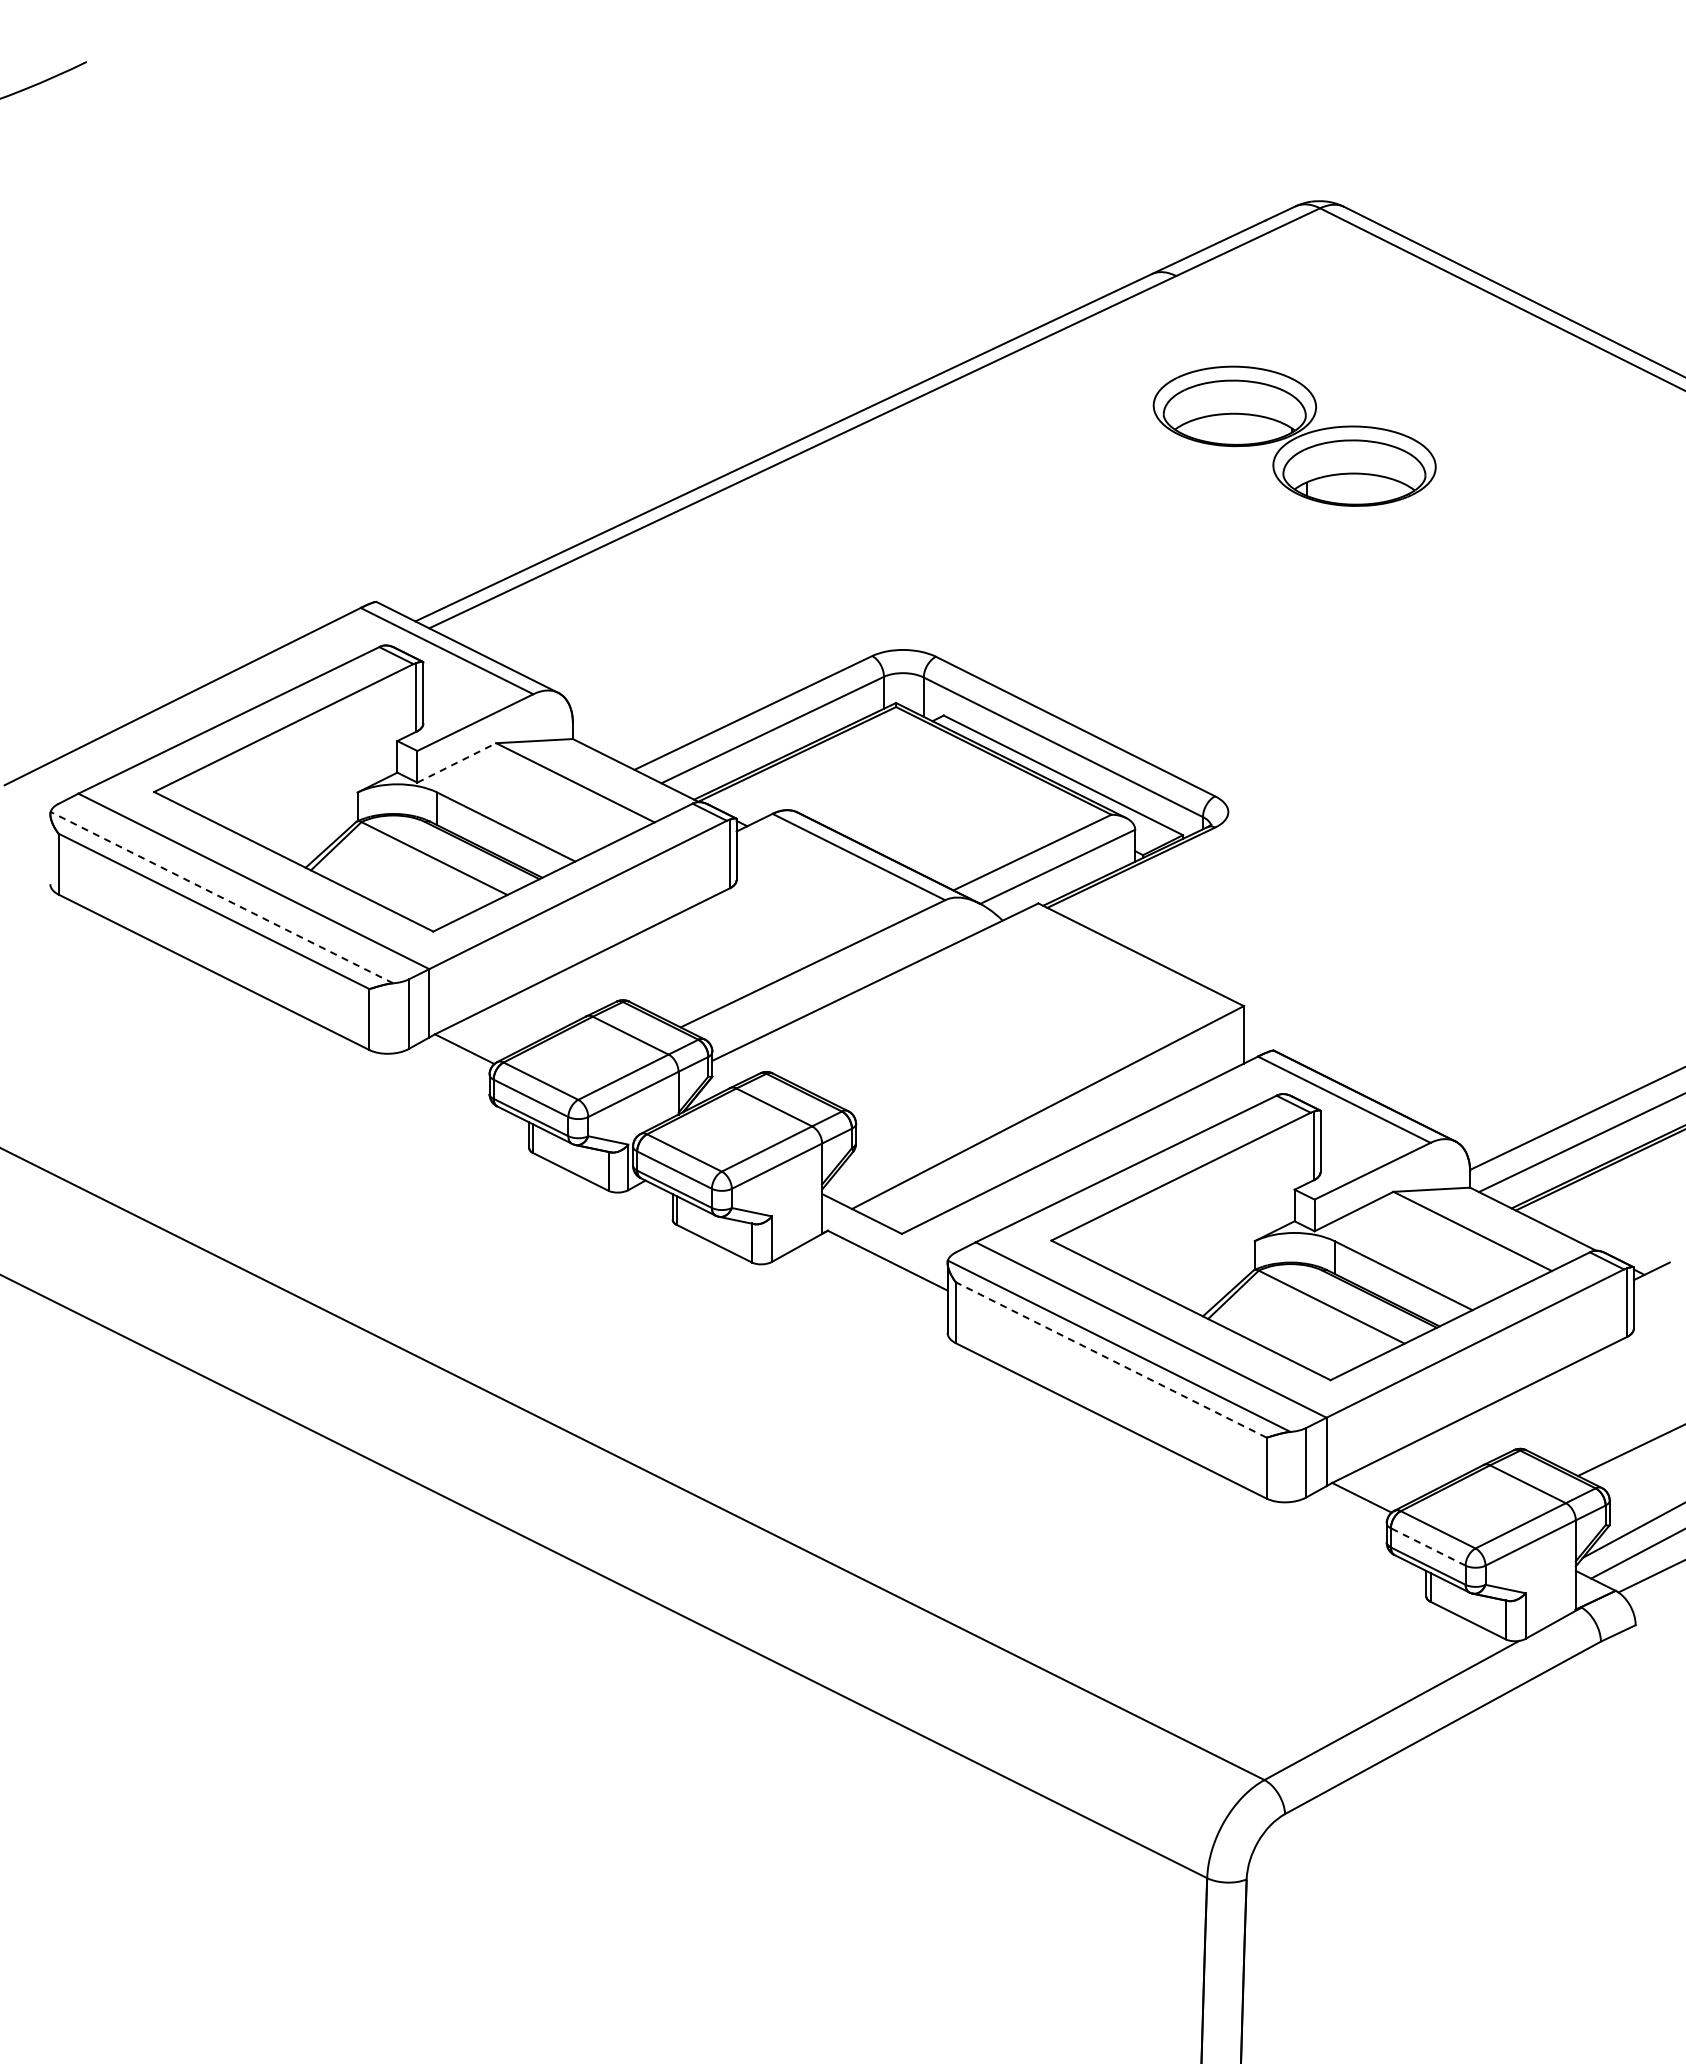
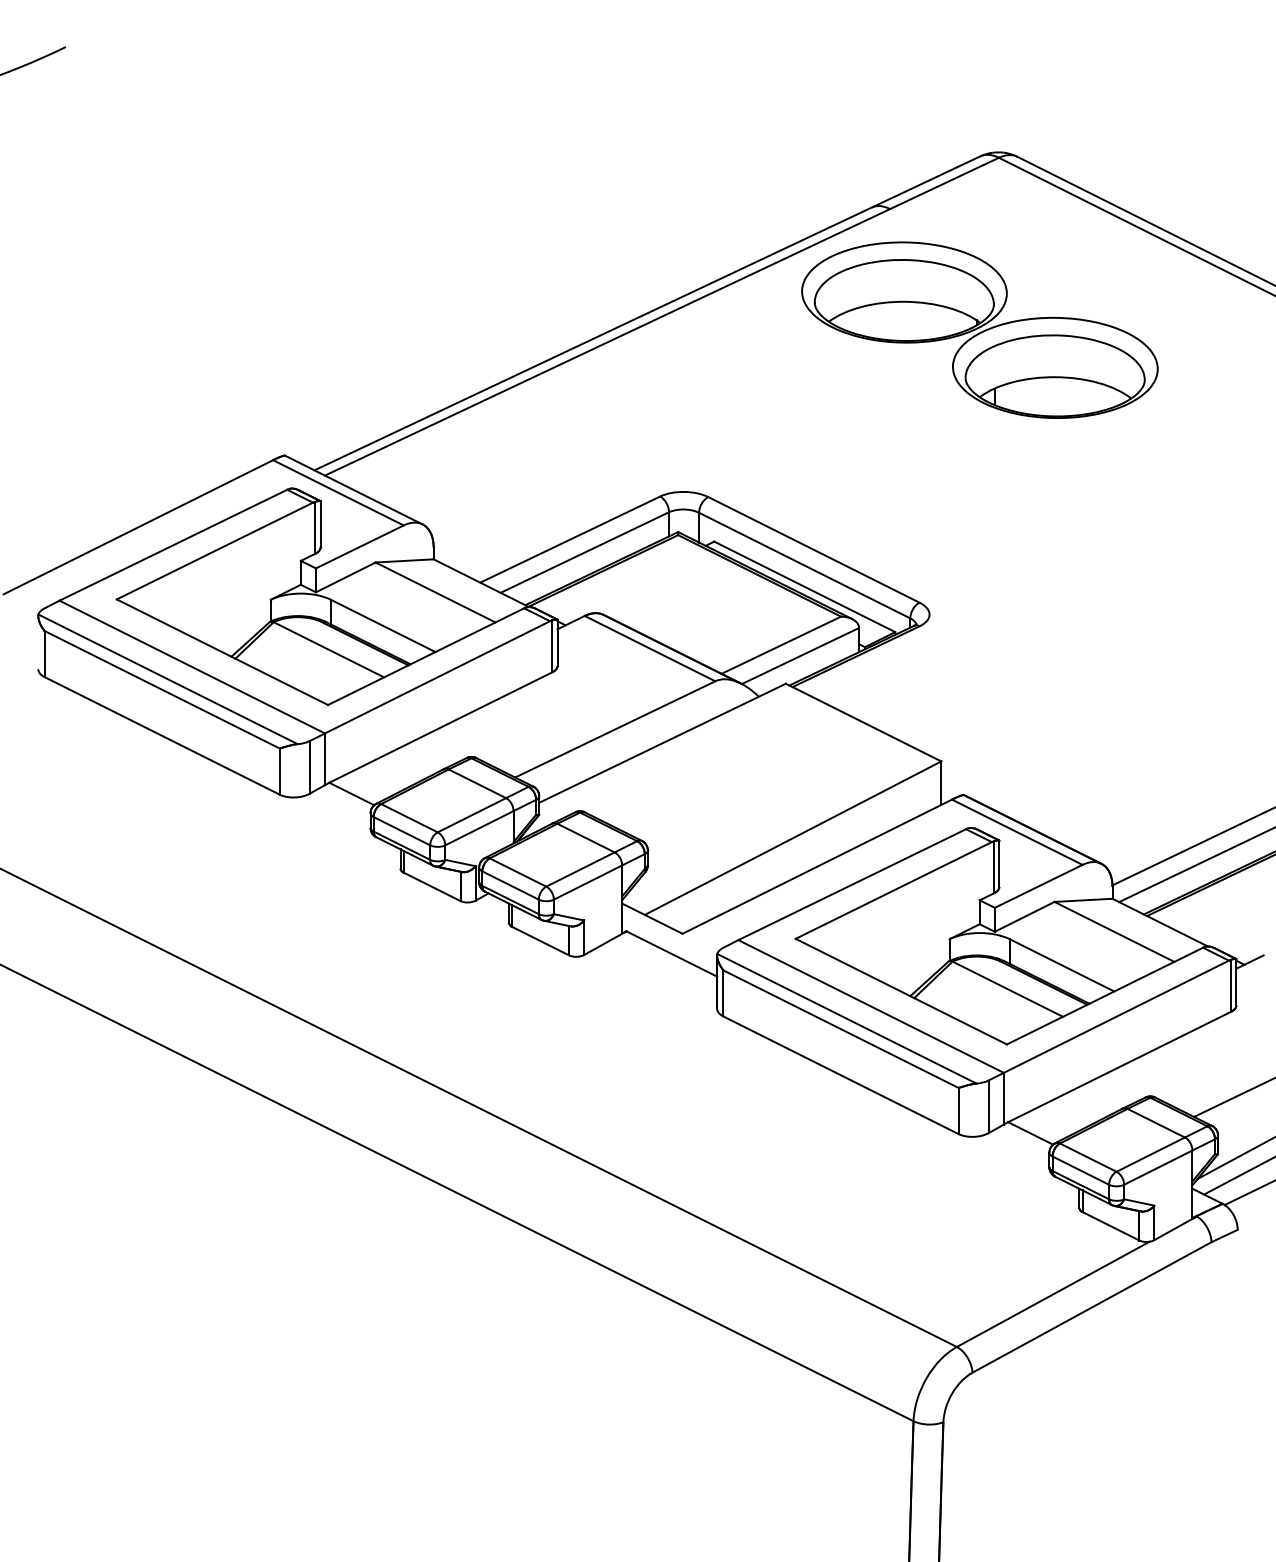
part: (1294, 436) -> (979, 330), size x1.67
line: (457, 762) -> (346, 577), dashed -> solid
line: (221, 897) -> (167, 679), dashed -> solid
line: (1111, 1359) -> (841, 1028), dashed -> solid
line: (1428, 1547) -> (1080, 1171), dashed -> solid

